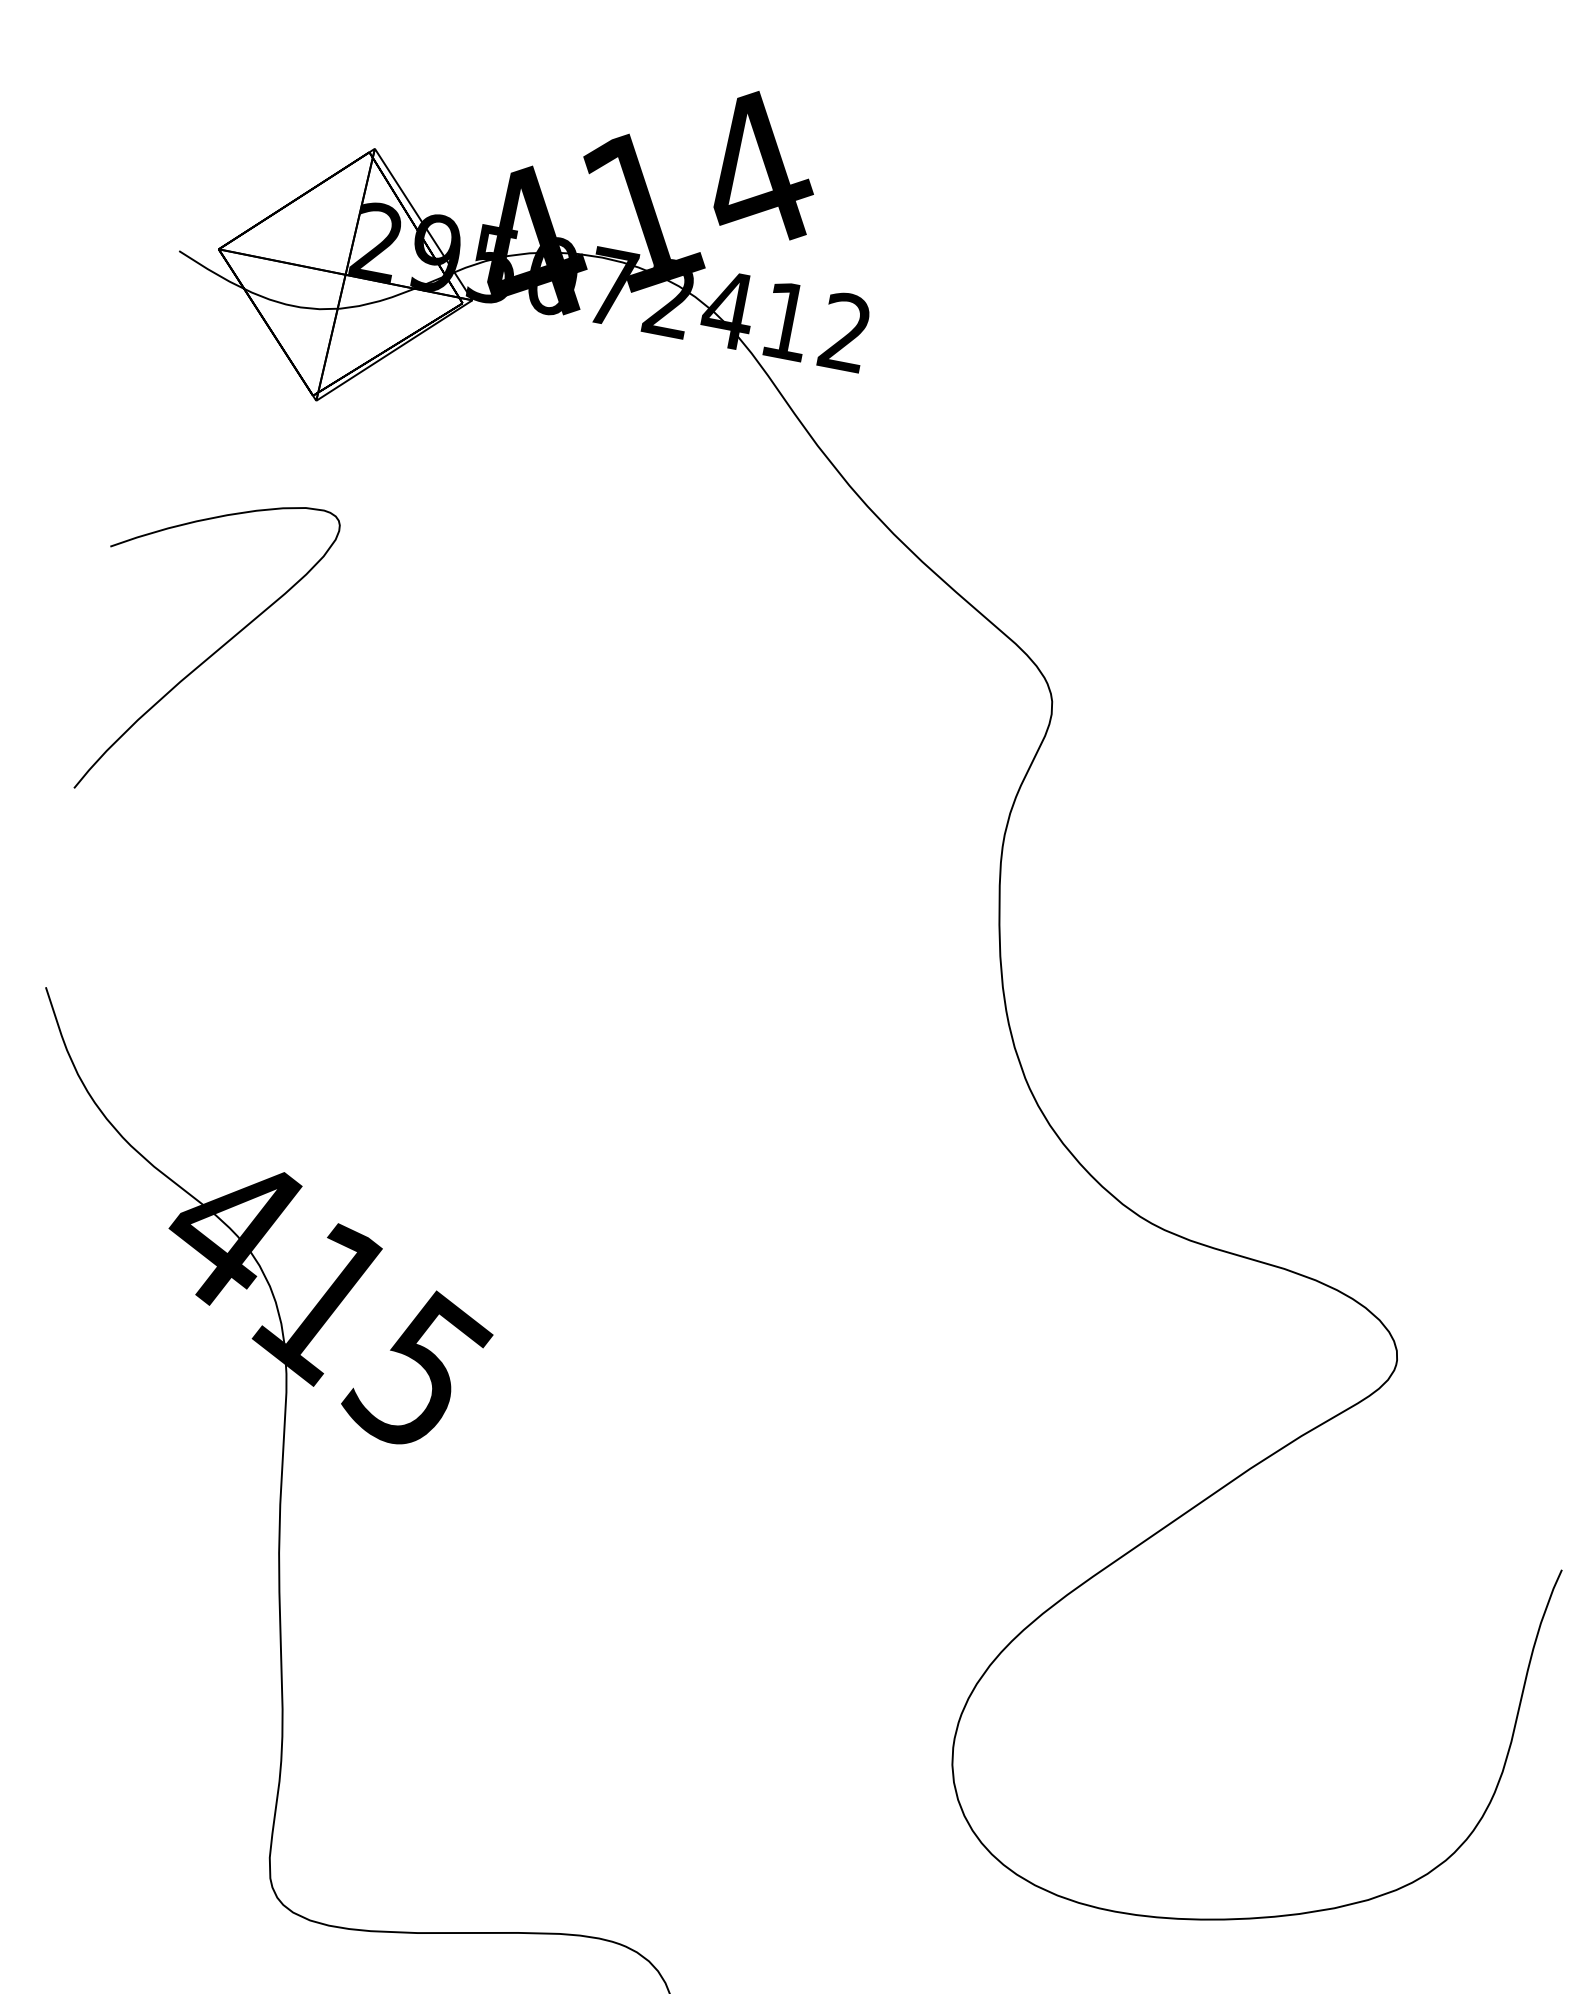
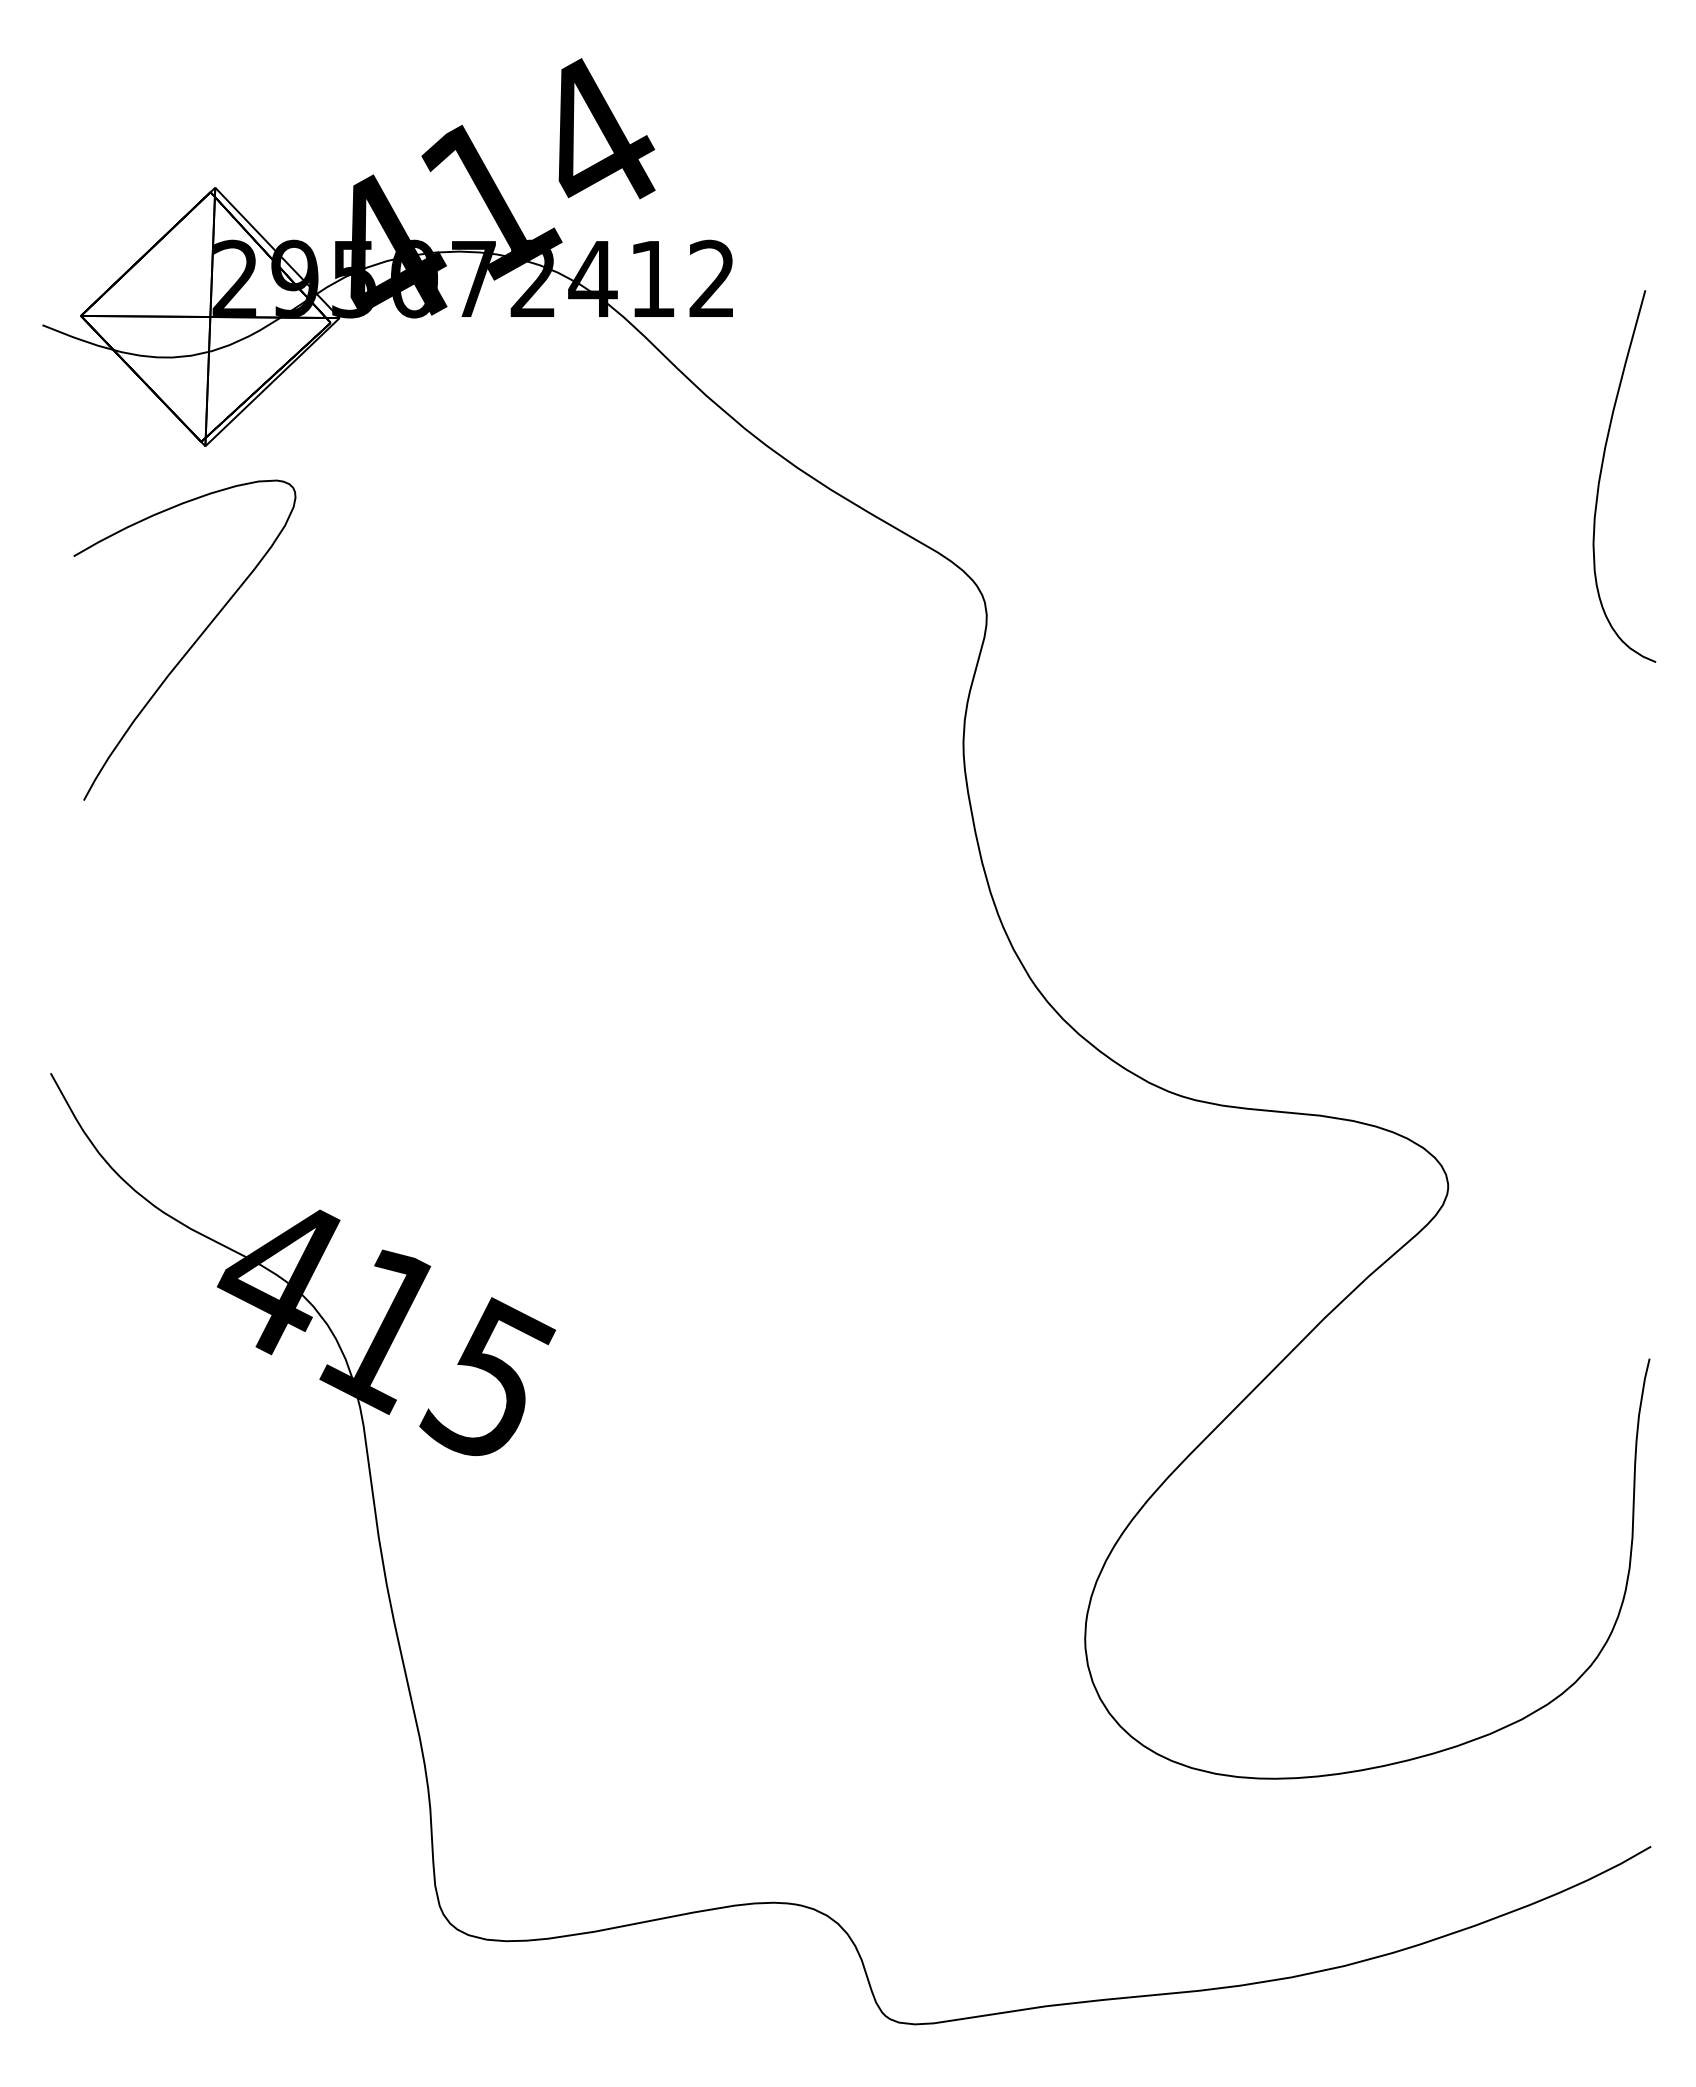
curve: (209, 656) -> (191, 645), moved

